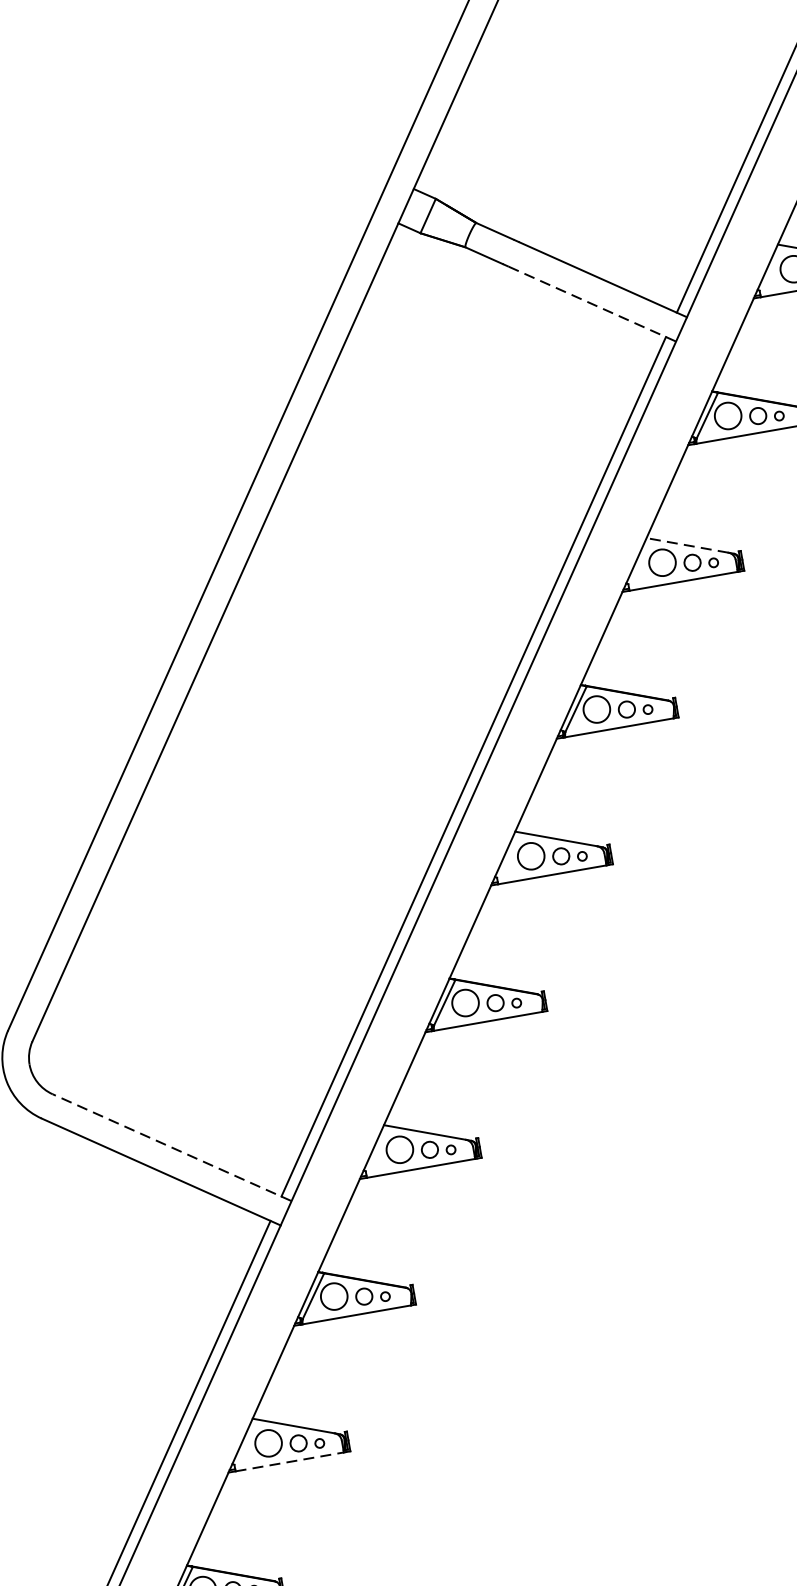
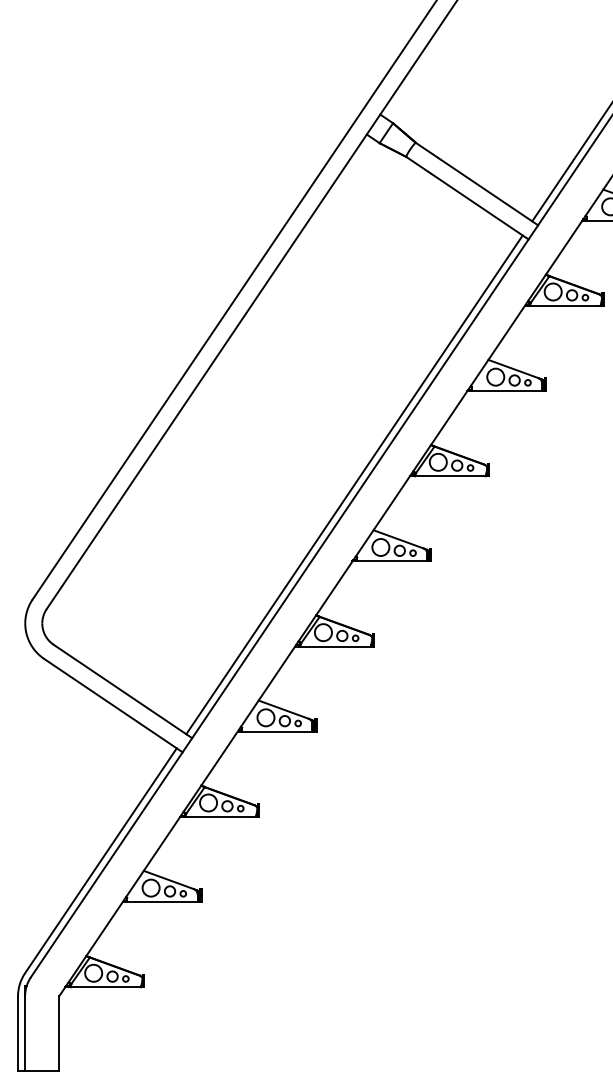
line: (593, 303) -> (480, 206), dashed -> solid
line: (687, 546) -> (513, 369), dashed -> solid
line: (171, 1147) -> (122, 691), dashed -> solid
line: (290, 1462) -> (162, 902), dashed -> solid

